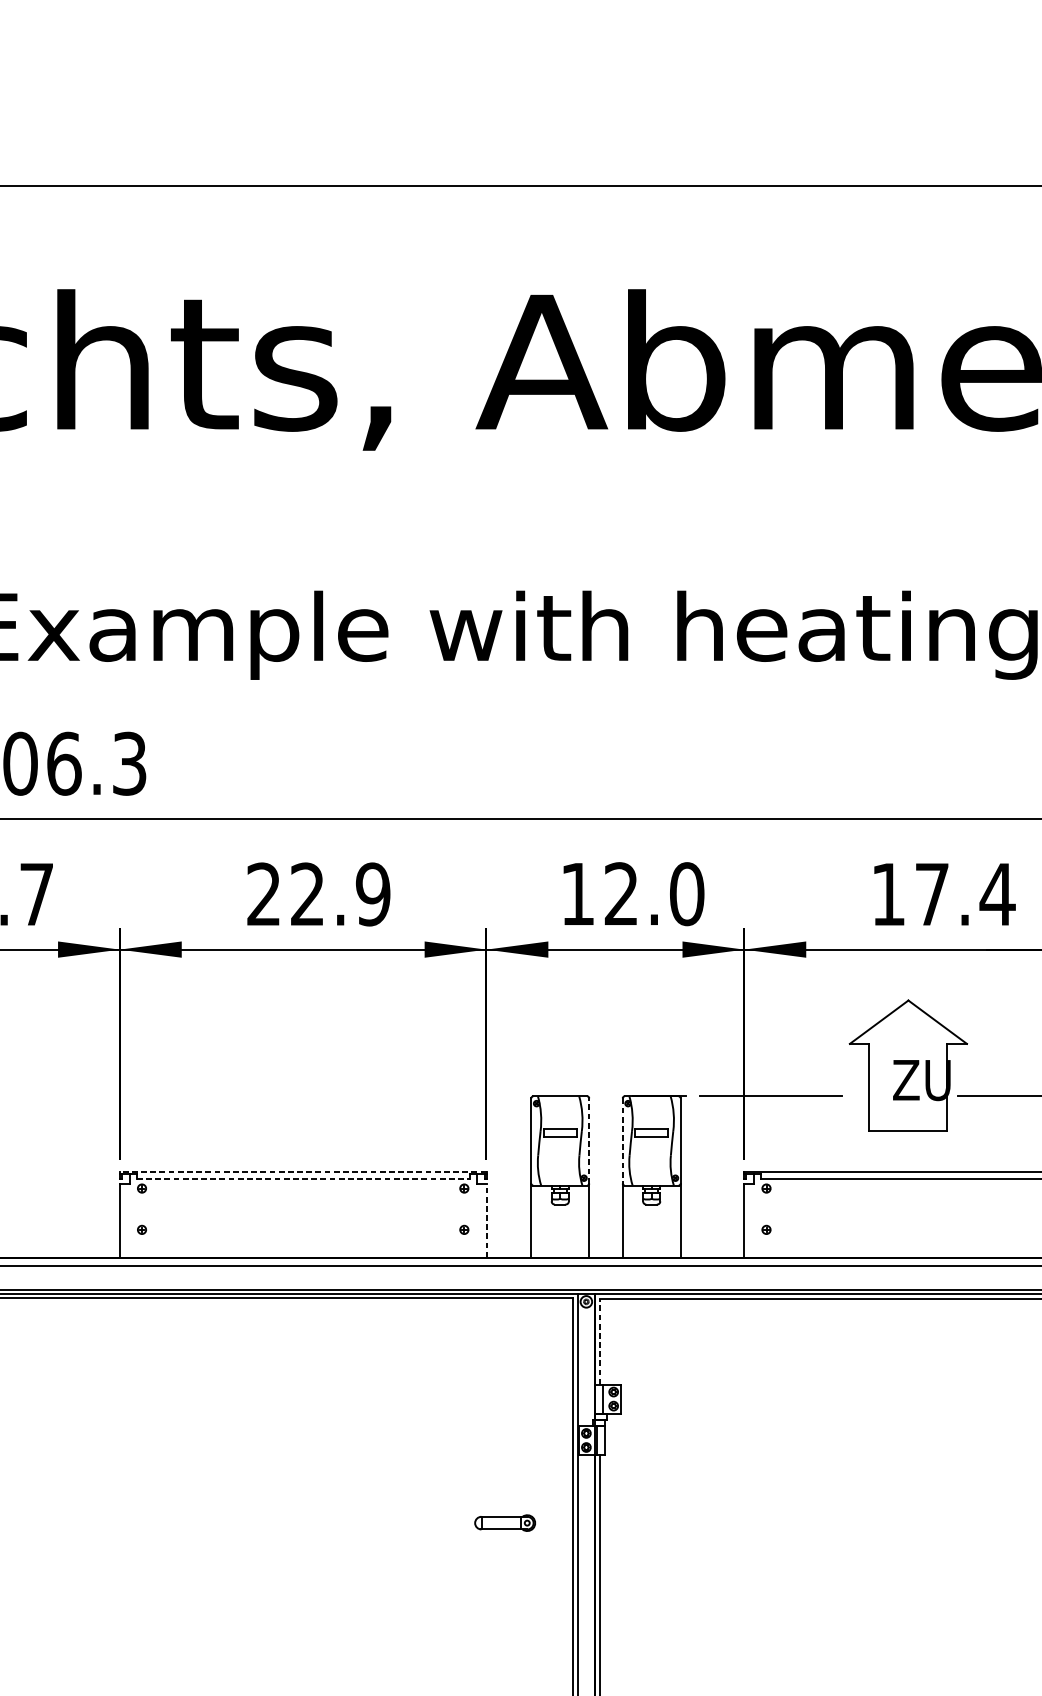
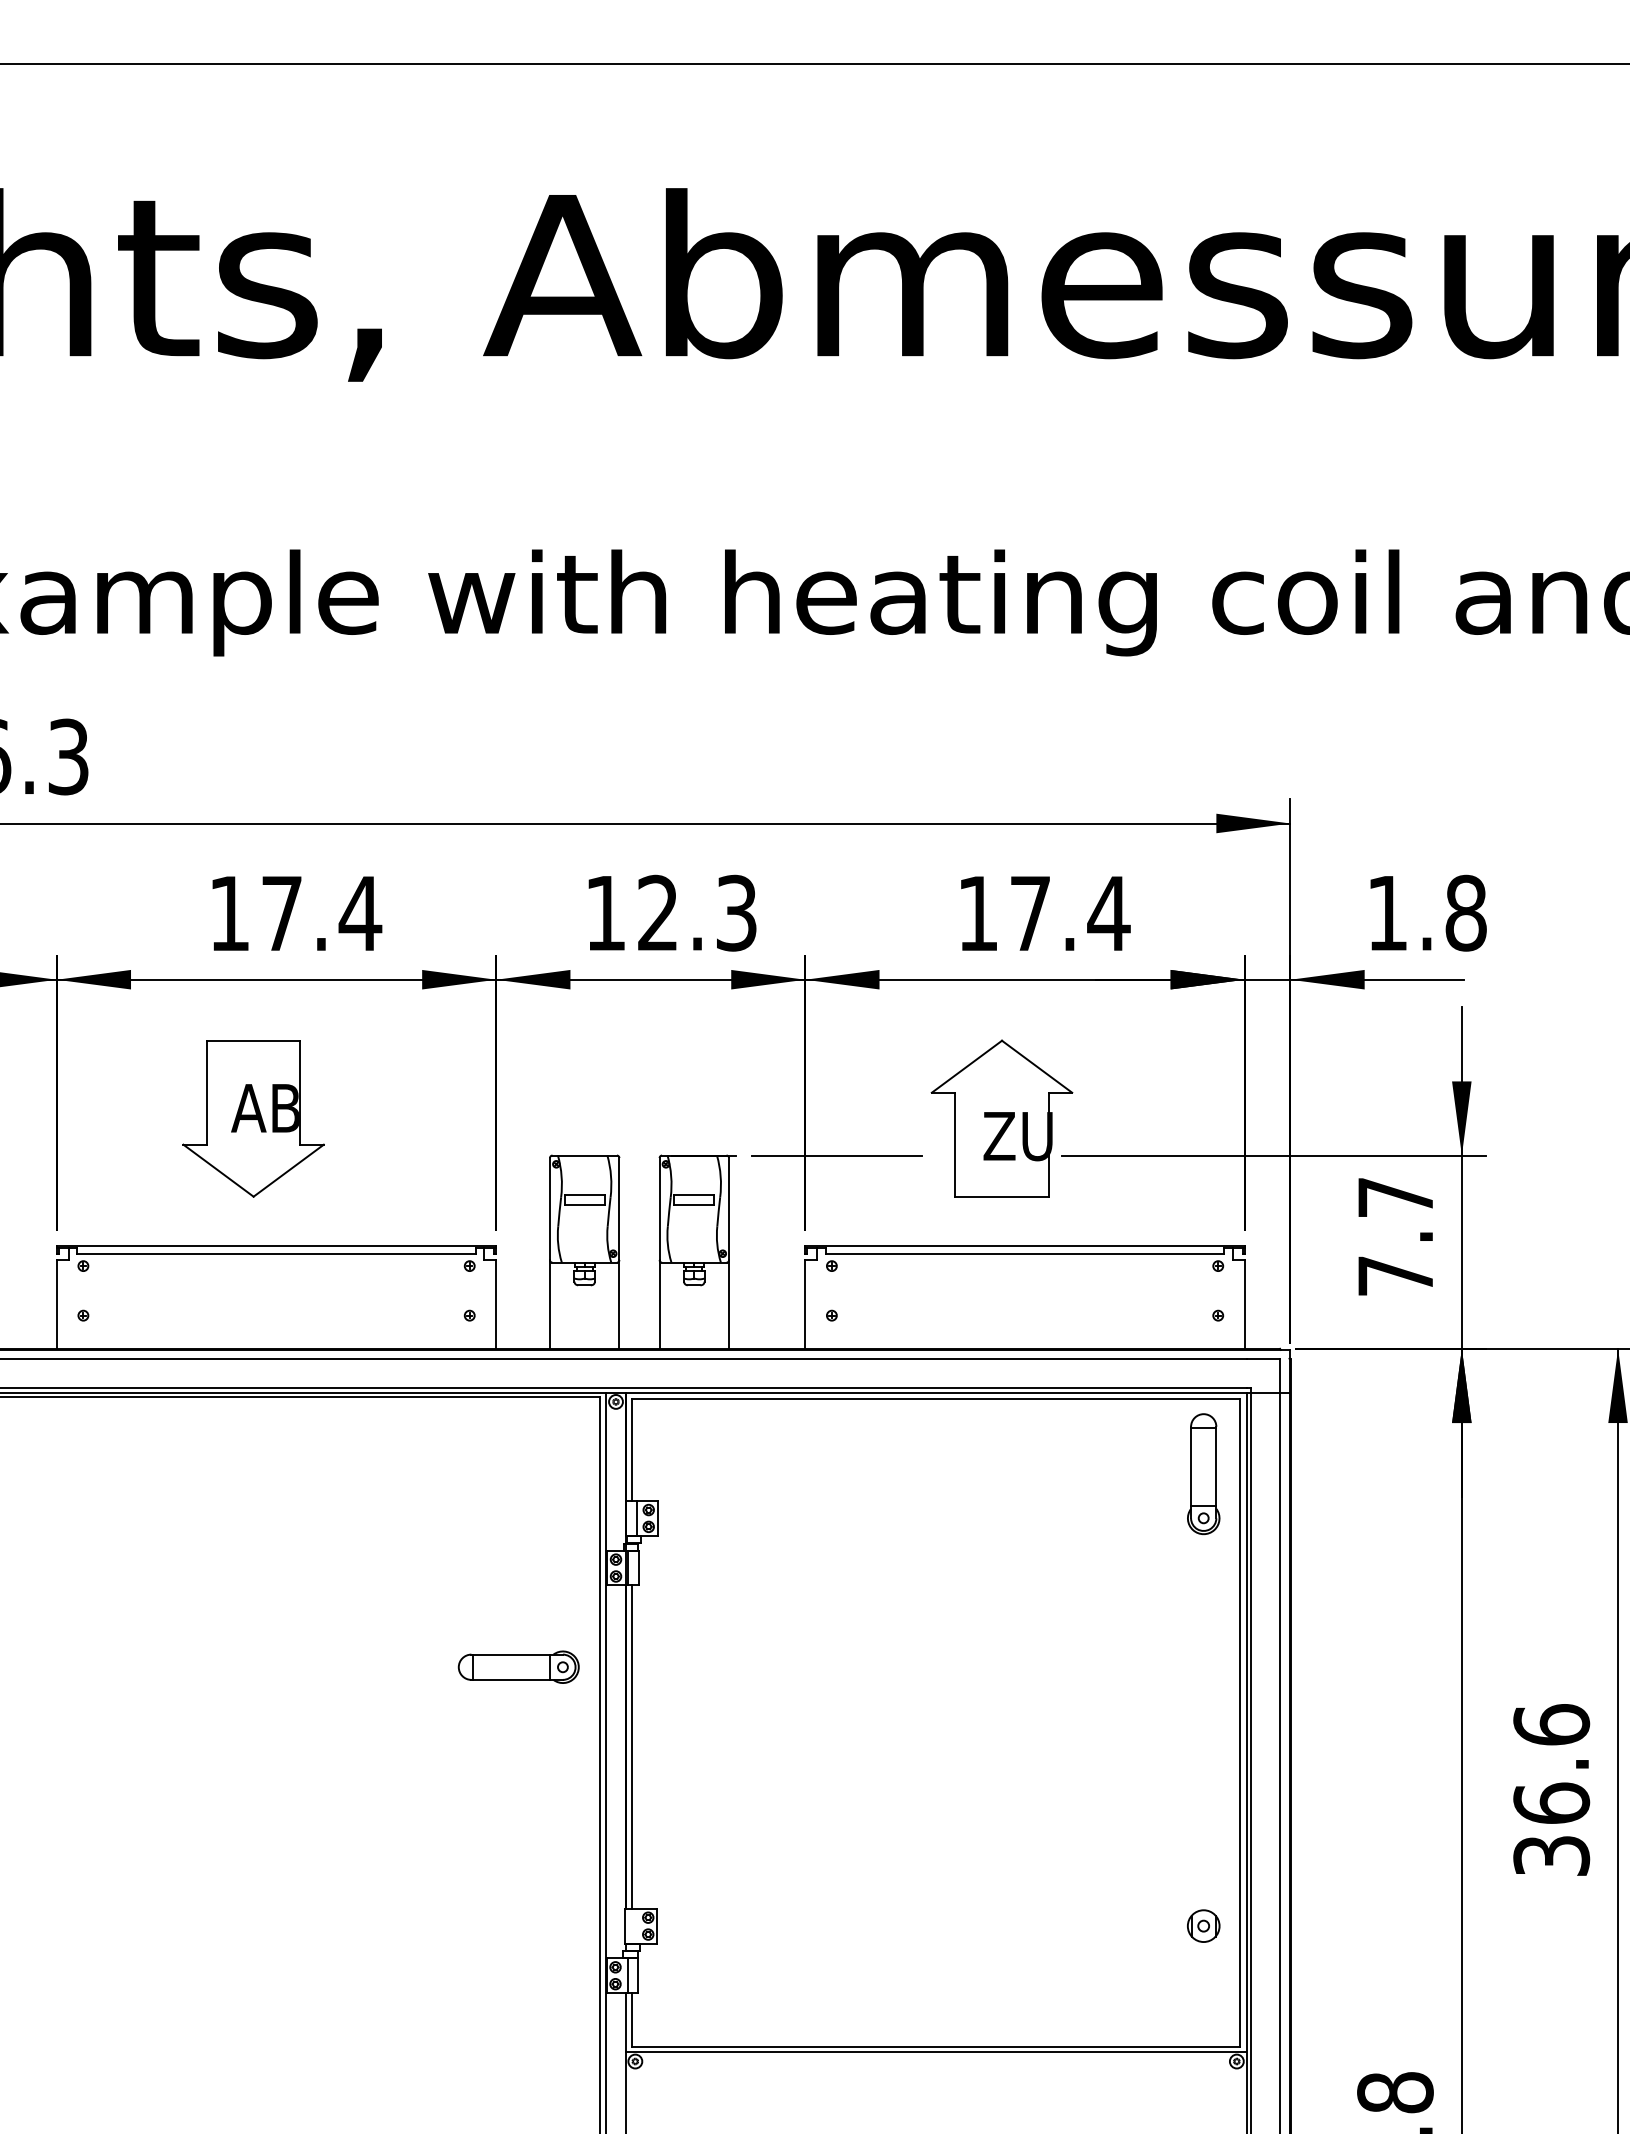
text: (686, 893) -> (736, 912), 12.0 -> 12.3
text: (318, 894) -> (295, 913), 22.9 -> 17.4
part: (283, 1065) -> (253, 1118), added
line: (589, 1140) -> (619, 1208), dashed -> solid
line: (622, 1141) -> (659, 1209), dashed -> solid
line: (303, 1172) -> (276, 1246), dashed -> solid
line: (303, 1178) -> (277, 1254), dashed -> solid
line: (486, 1220) -> (496, 1304), dashed -> solid
line: (600, 1341) -> (632, 1449), dashed -> solid
part: (505, 1522) -> (518, 1666), size x1.67

